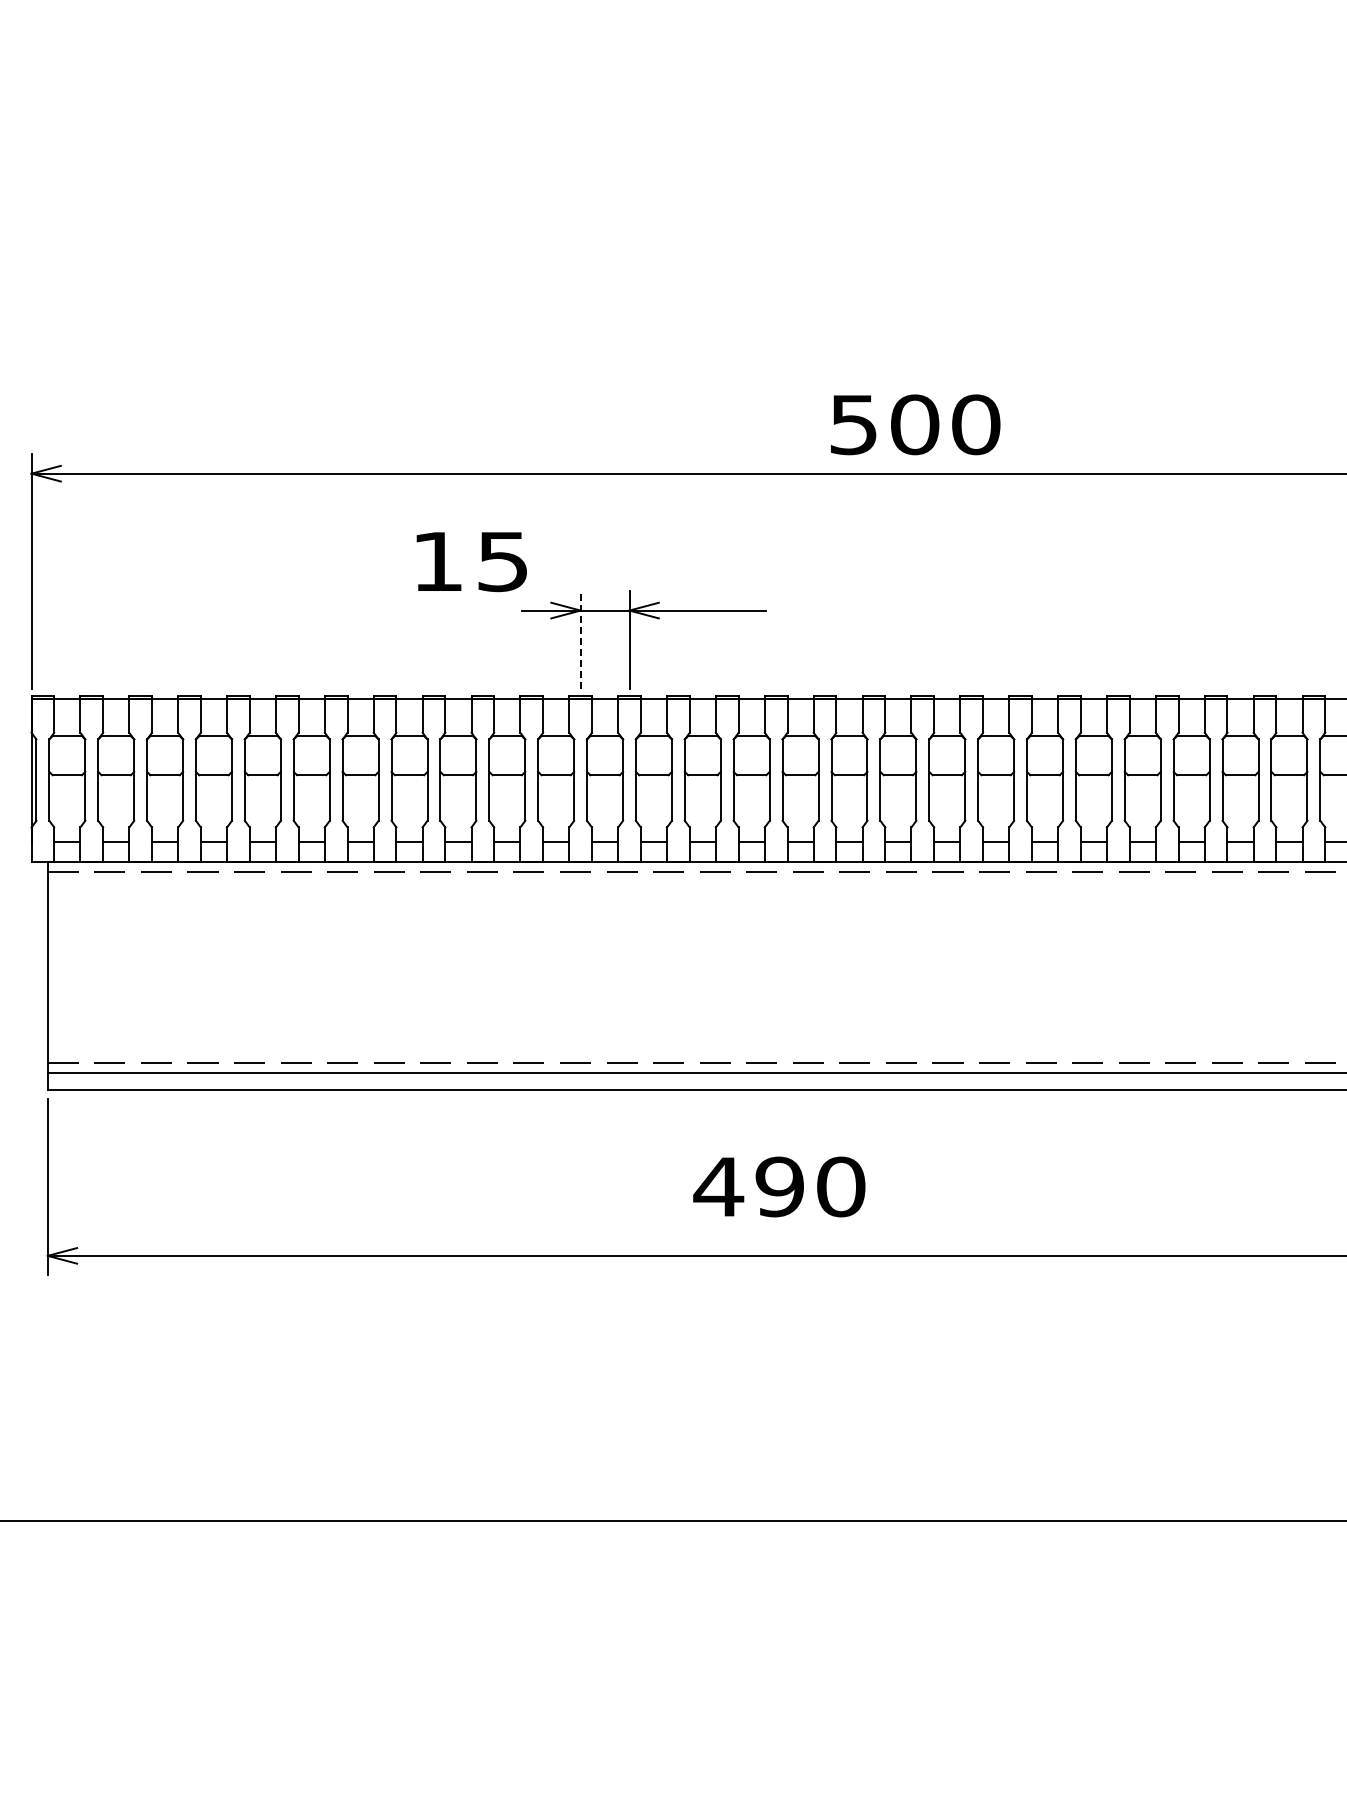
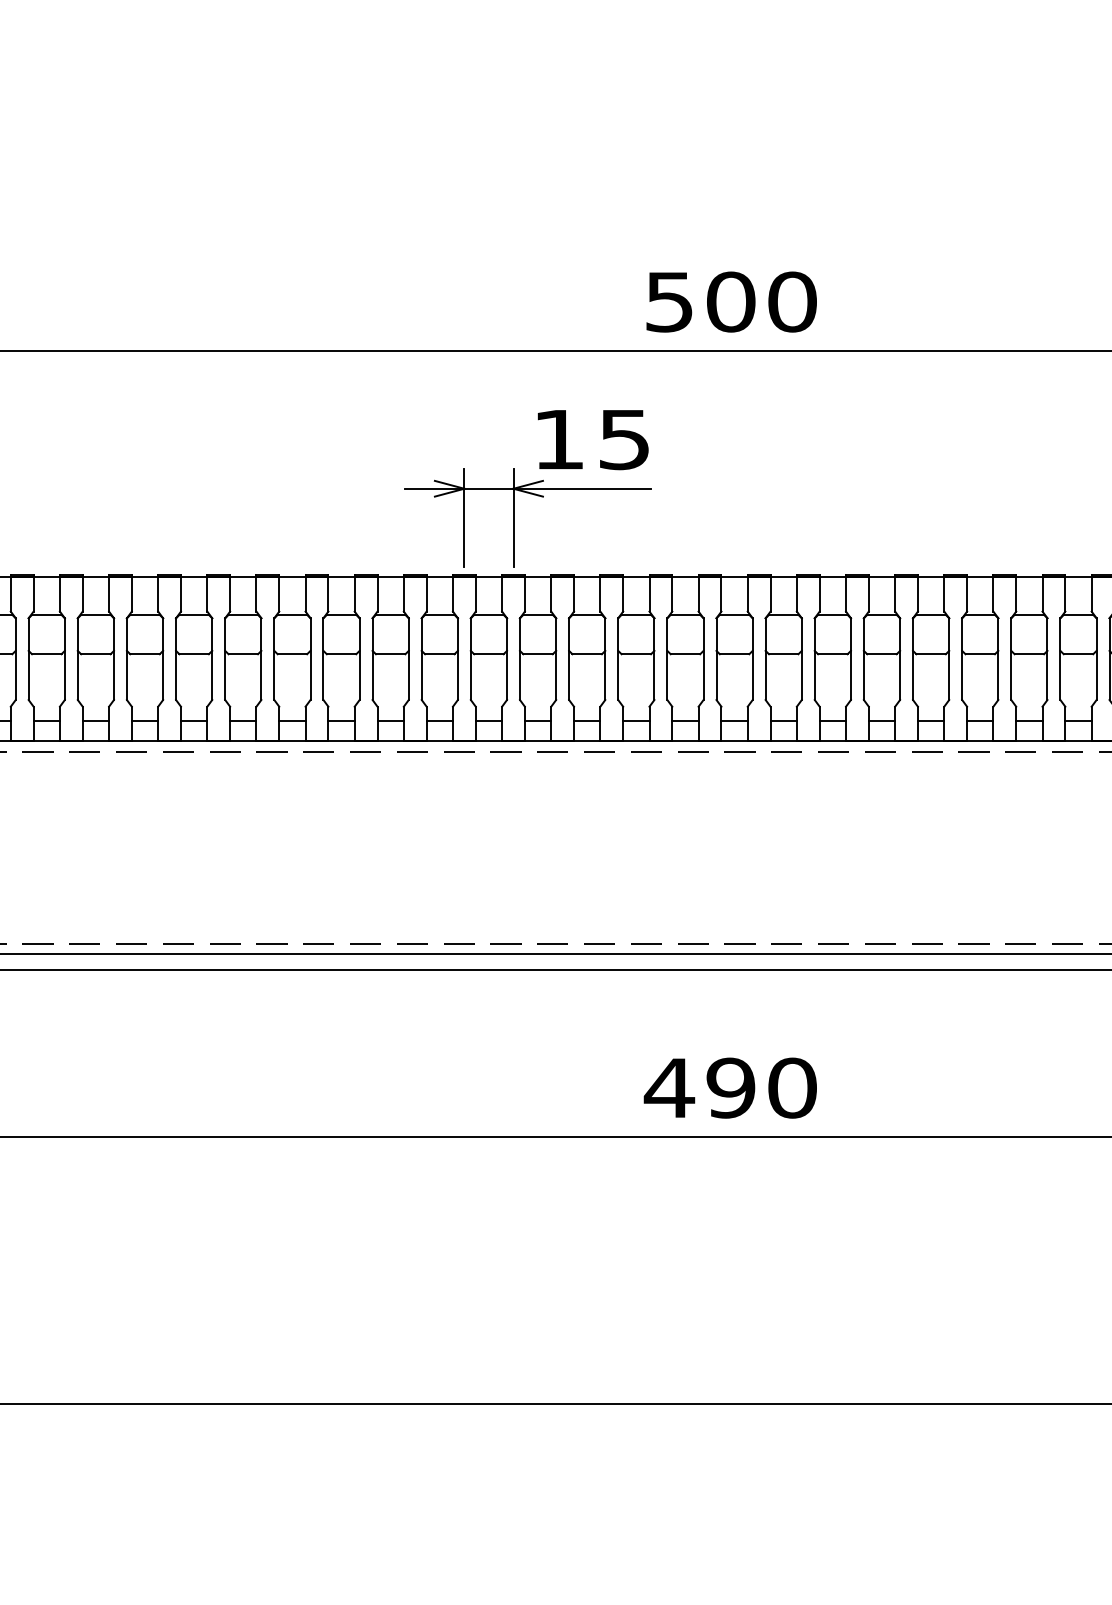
text: (915, 424) -> (731, 301), moved
text: (471, 562) -> (592, 440), moved
line: (580, 639) -> (464, 517), dashed -> solid
text: (779, 1186) -> (730, 1087), moved

